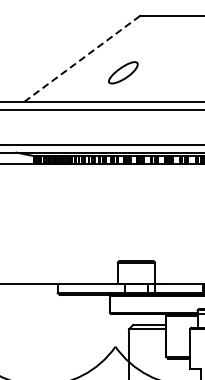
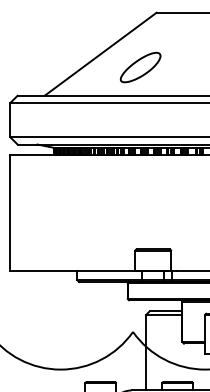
line: (81, 59) -> (100, 54), dashed -> solid
part: (123, 72) -> (140, 67), size x1.43

